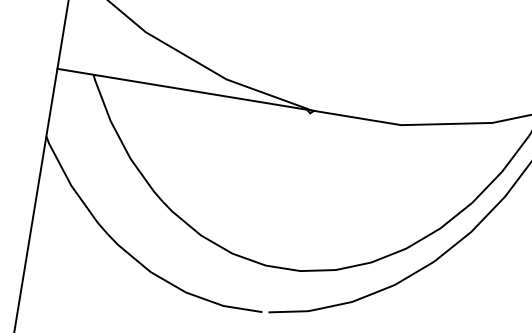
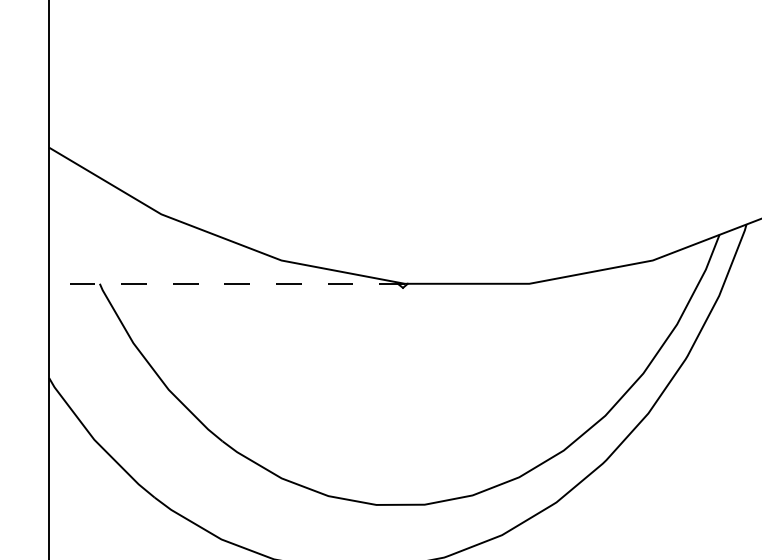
line: (185, 89) -> (227, 283), solid -> dashed

